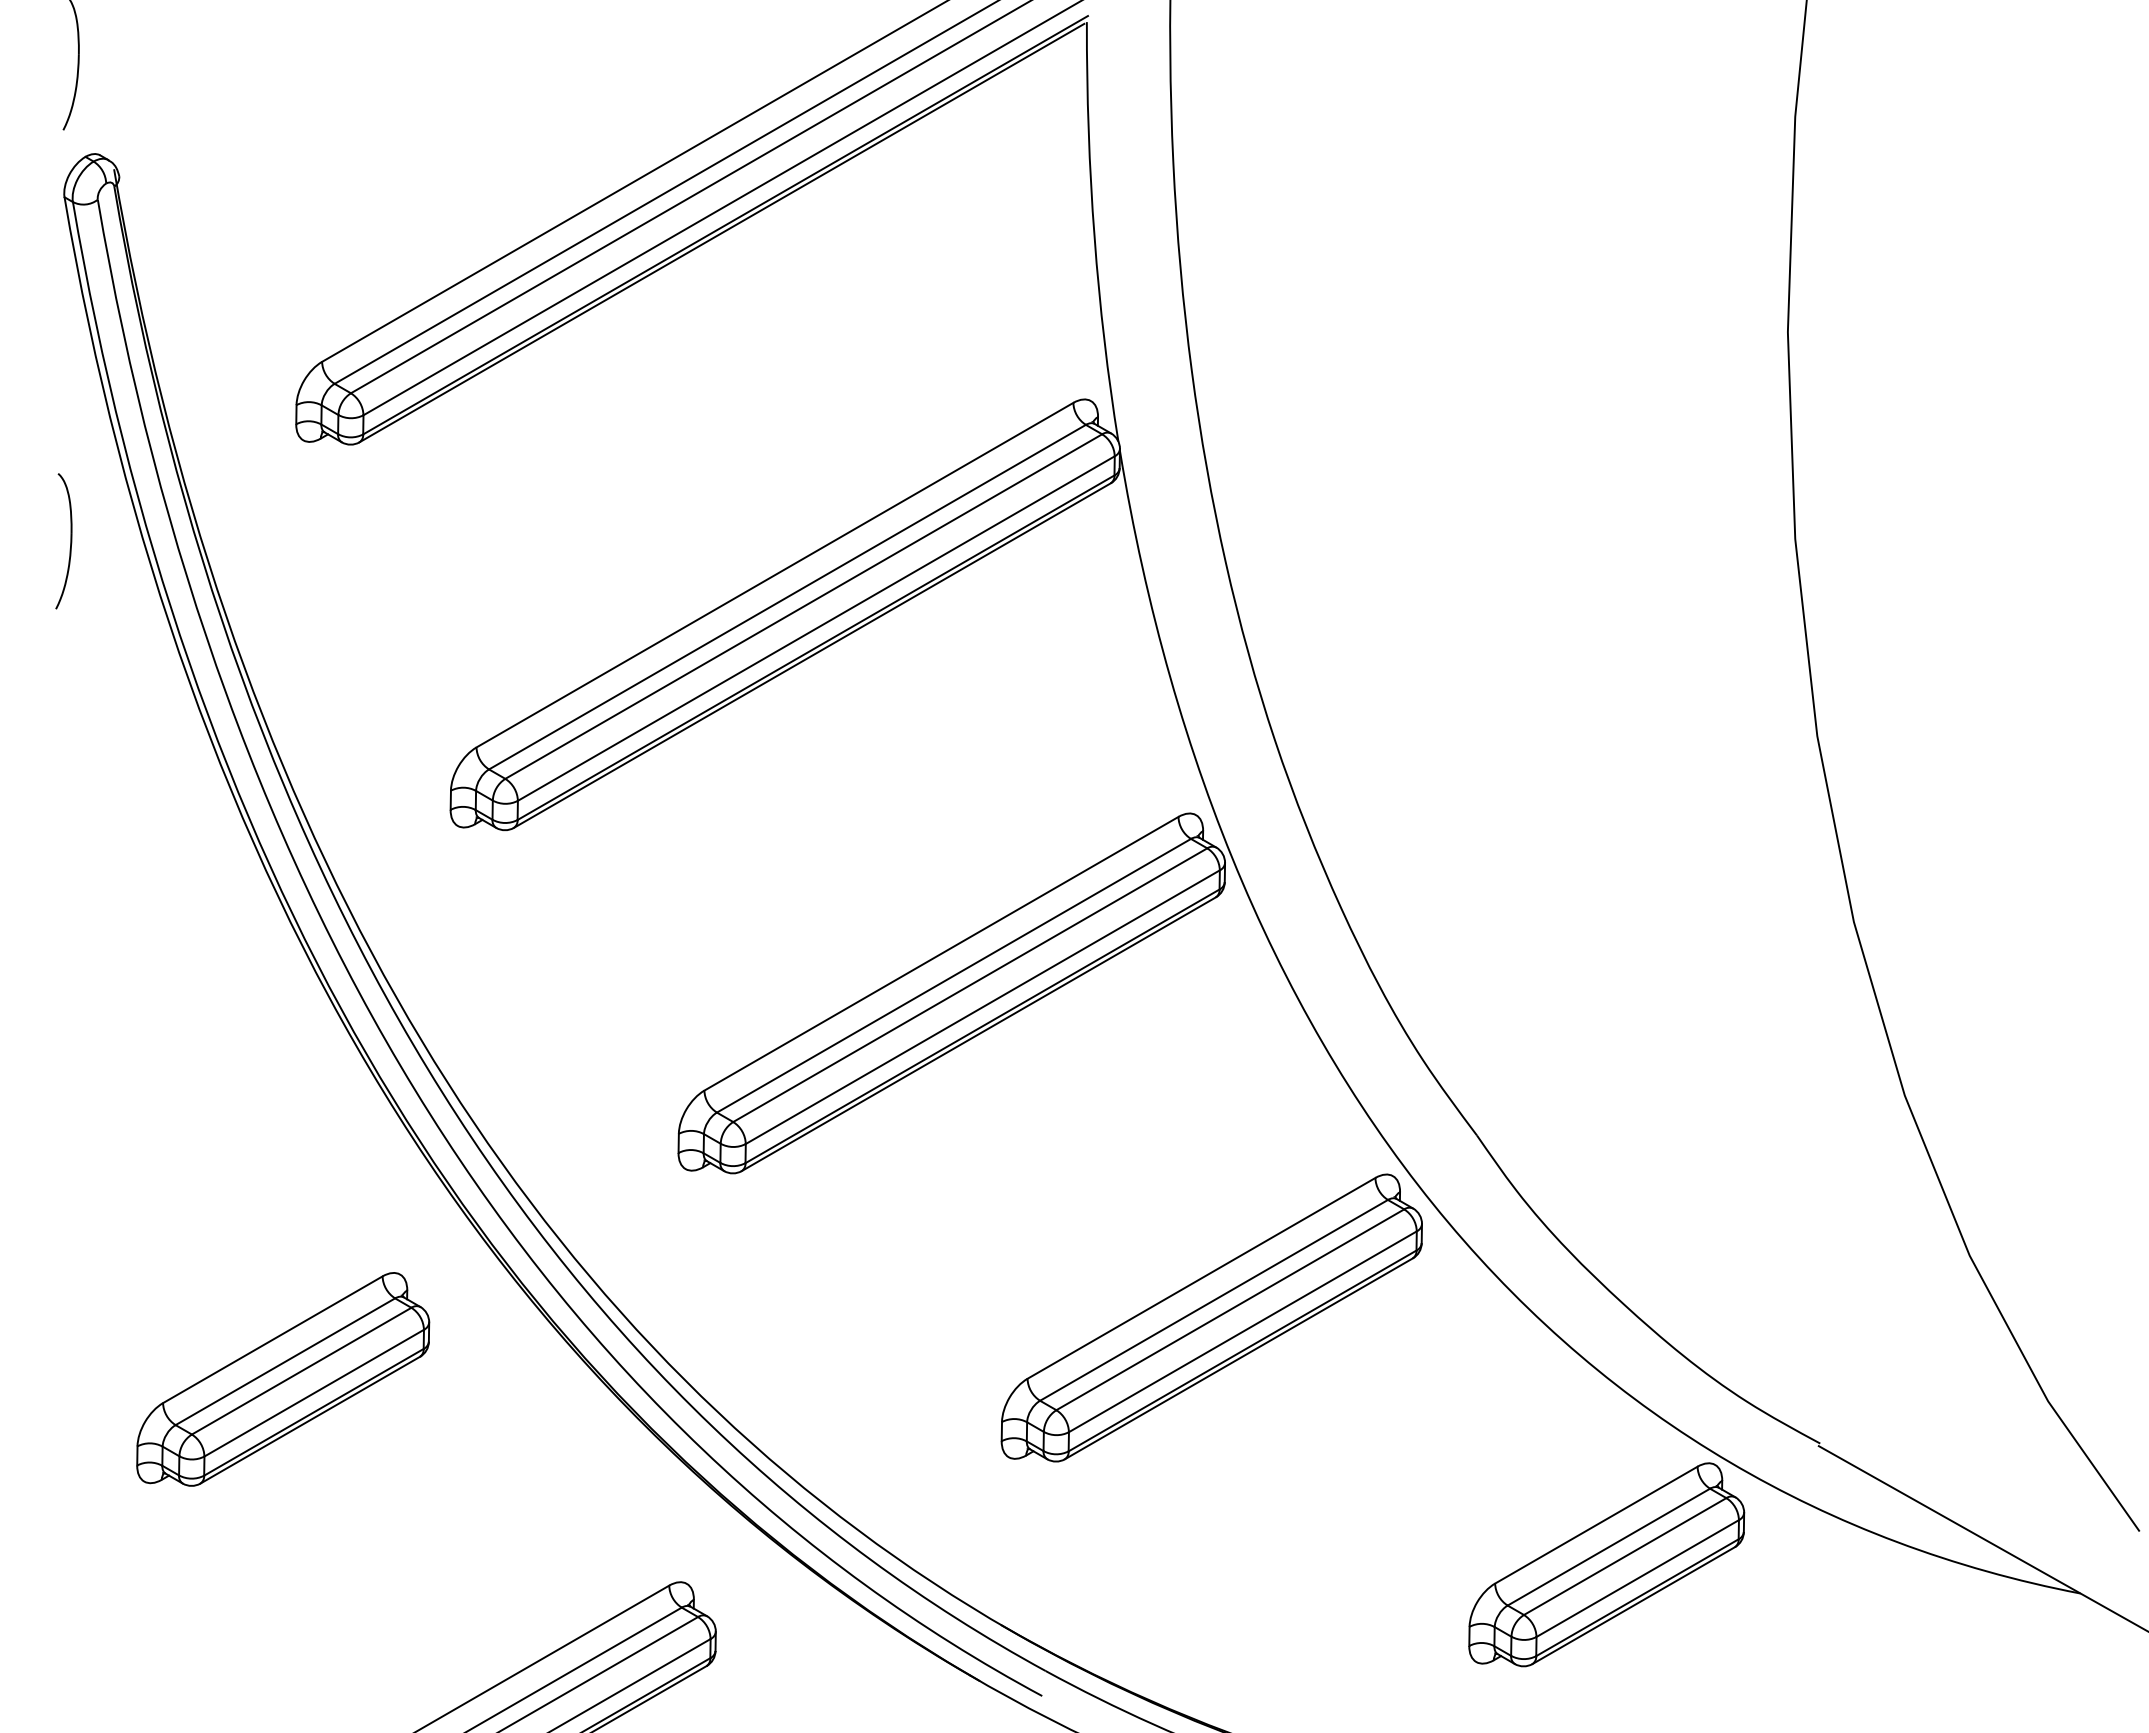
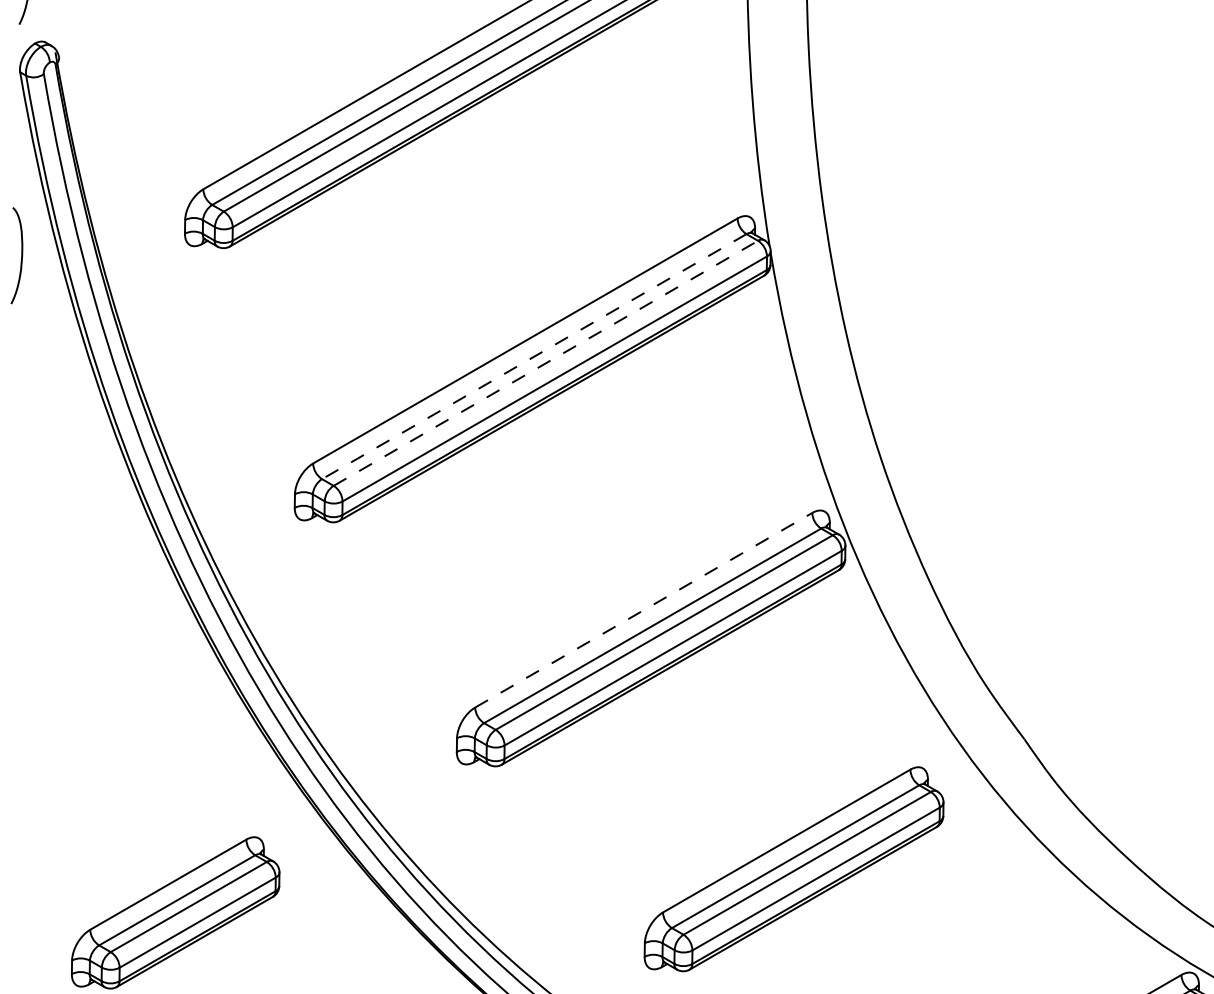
part: (70, 541) -> (21, 255), moved
line: (787, 597) -> (534, 356), solid -> dashed
line: (803, 606) -> (545, 363), solid -> dashed
line: (941, 953) -> (643, 610), solid -> dashed
part: (1211, 1317) -> (793, 868), moved

